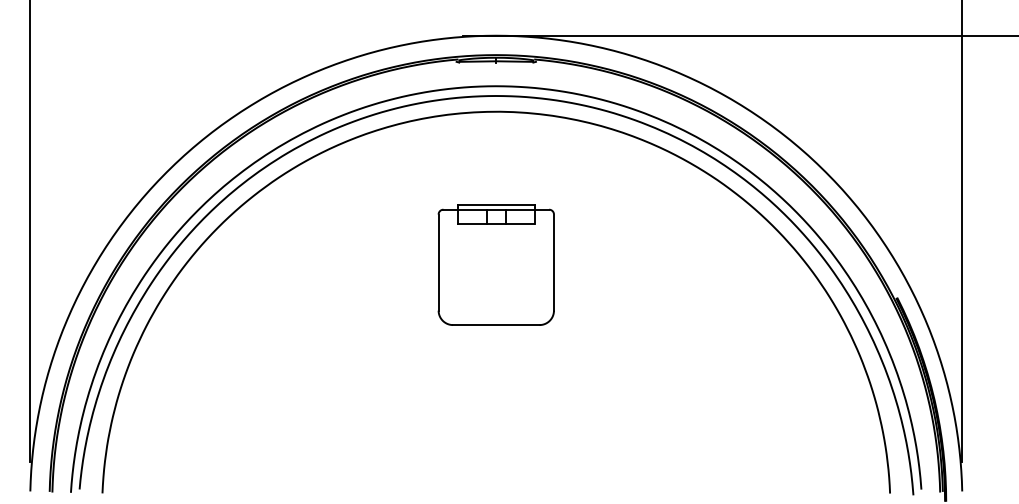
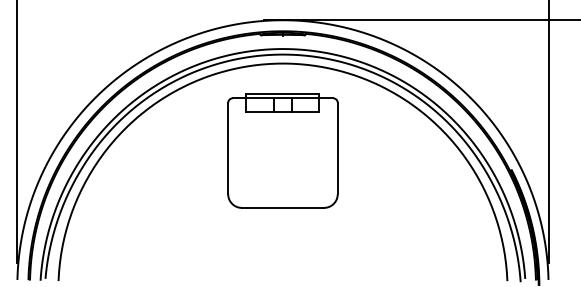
part: (495, 264) -> (282, 150), size x1.67

